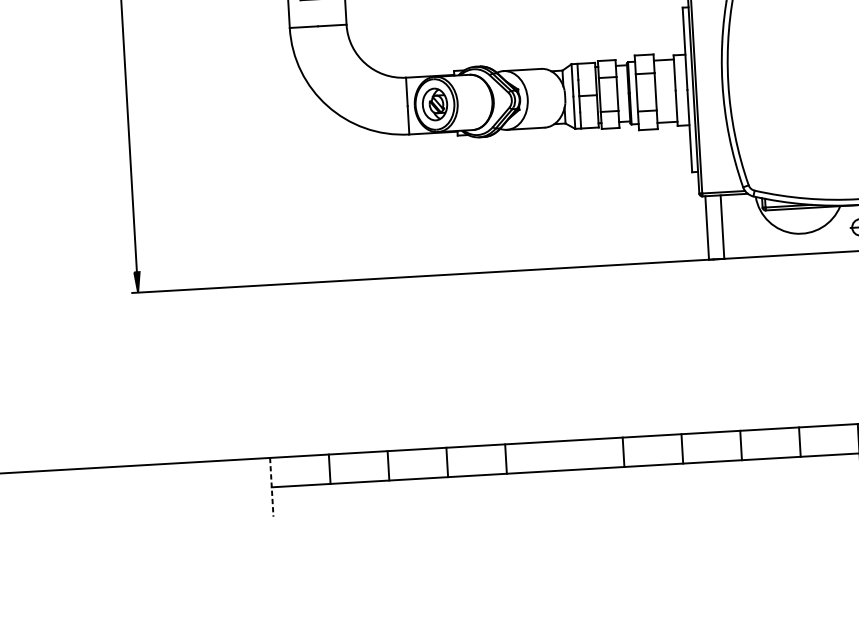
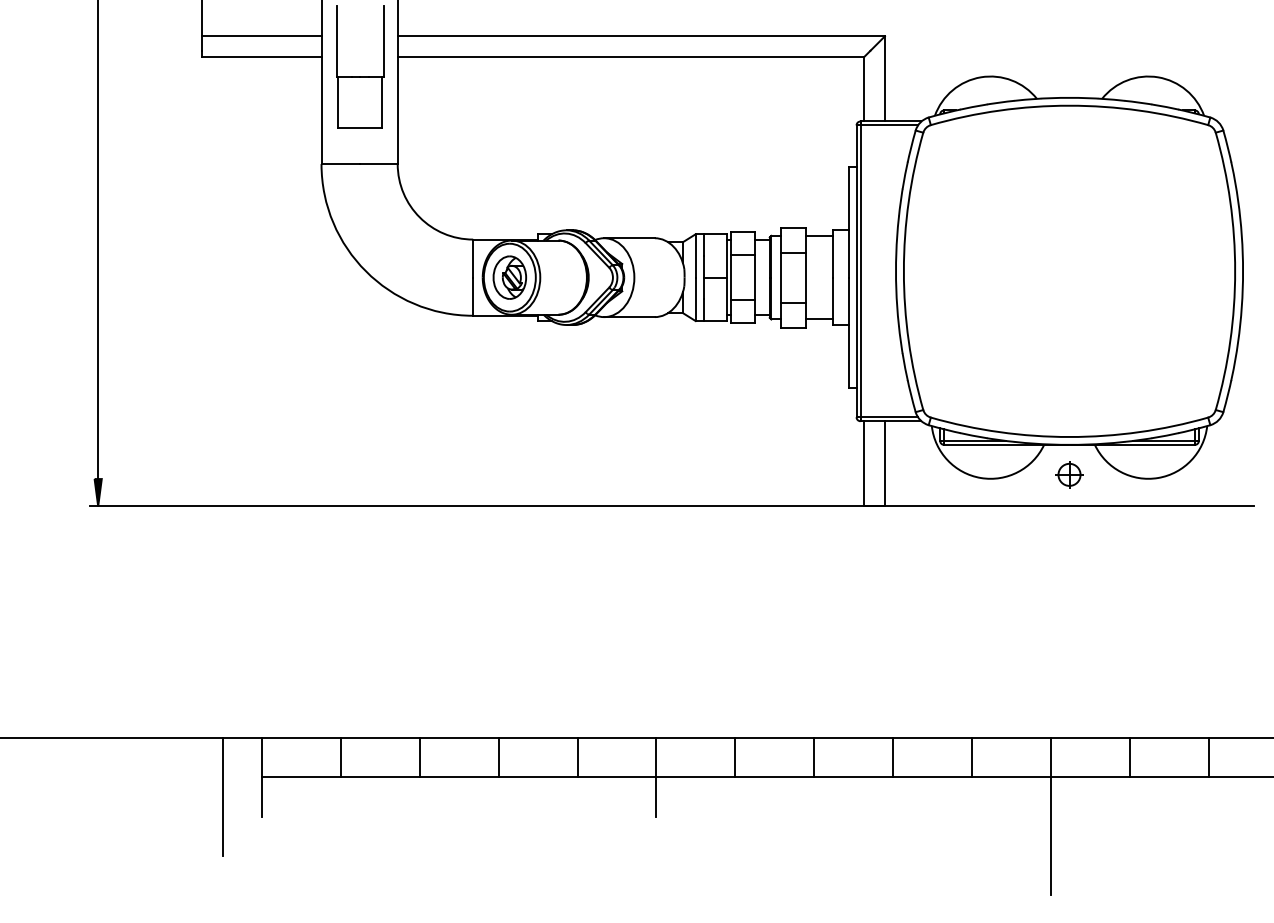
line: (565, 469) -> (656, 776), added
line: (271, 487) -> (261, 777), dashed -> solid
line: (243, 503) -> (222, 796), added

